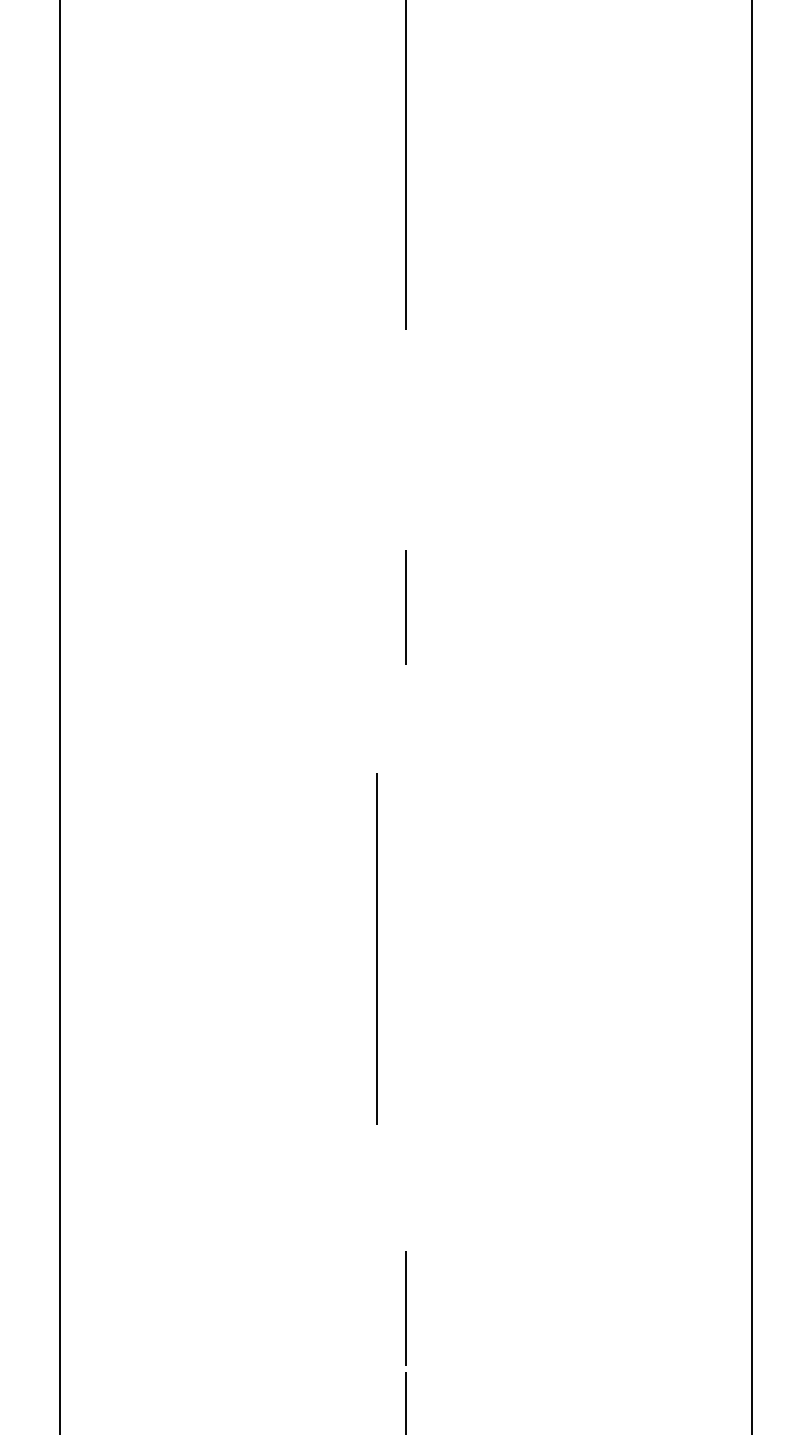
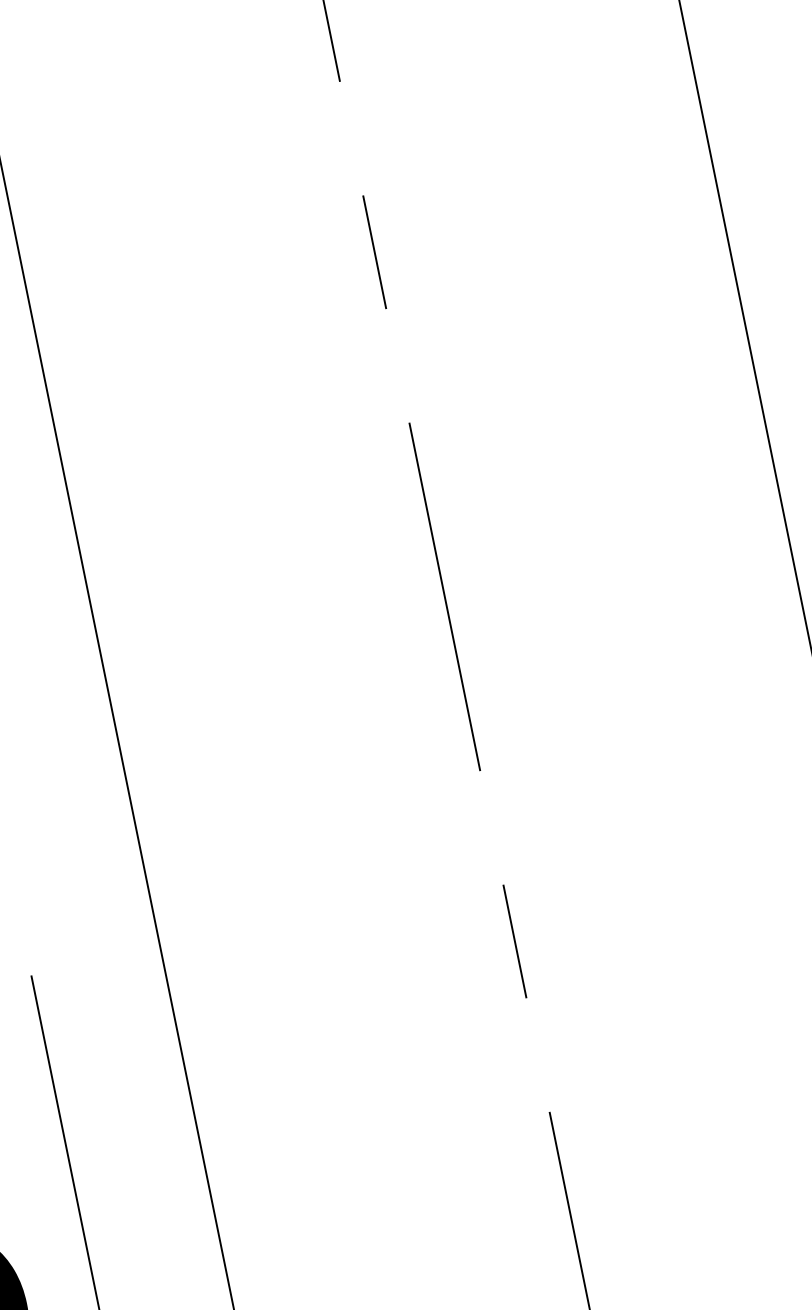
line: (405, 607) -> (374, 252), moved
line: (376, 948) -> (444, 596), moved
line: (405, 1308) -> (514, 941), moved

